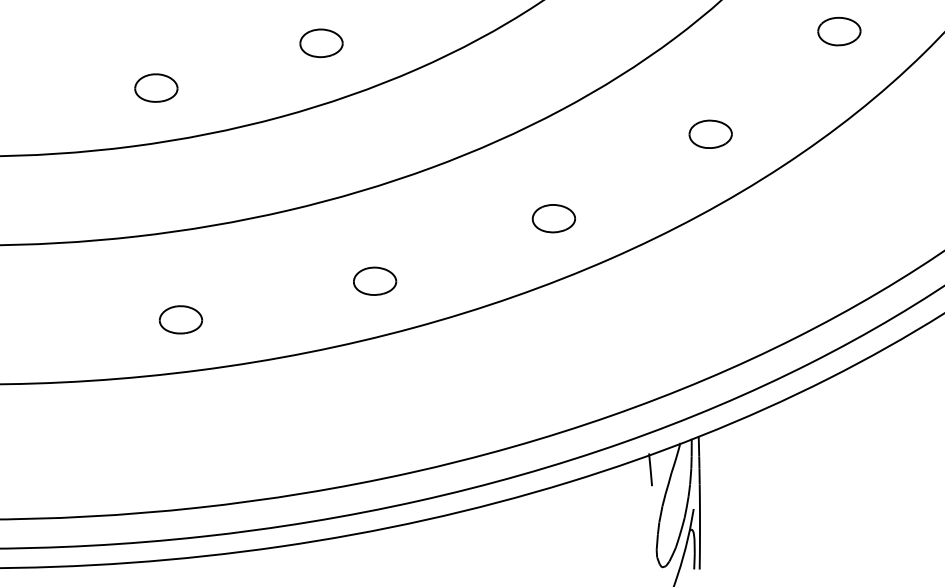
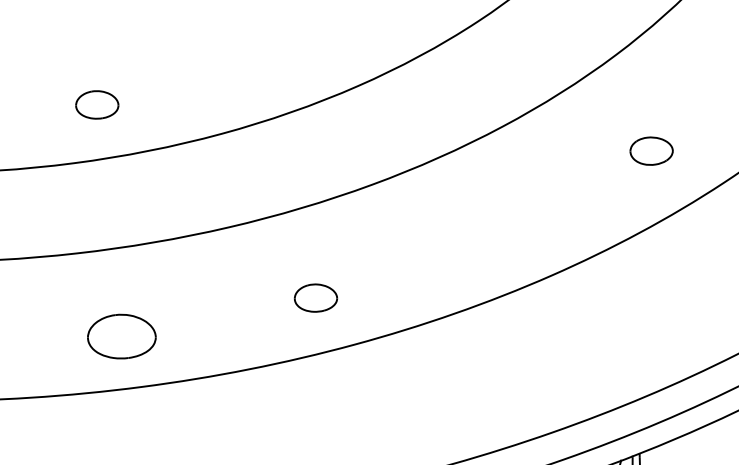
part: (321, 42) -> (262, 59), removed
part: (553, 218) -> (494, 235), removed
part: (180, 319) -> (121, 336), size x1.6

